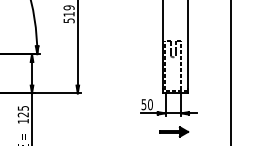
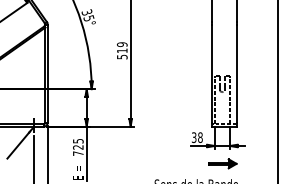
text: (147, 104) -> (197, 137), 50 -> 38
text: (23, 121) -> (78, 153), 125 -> 725

